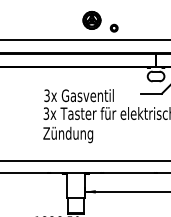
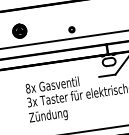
part: (91, 20) -> (19, 31), moved
text: (46, 95) -> (27, 88), 3x -> 8x

